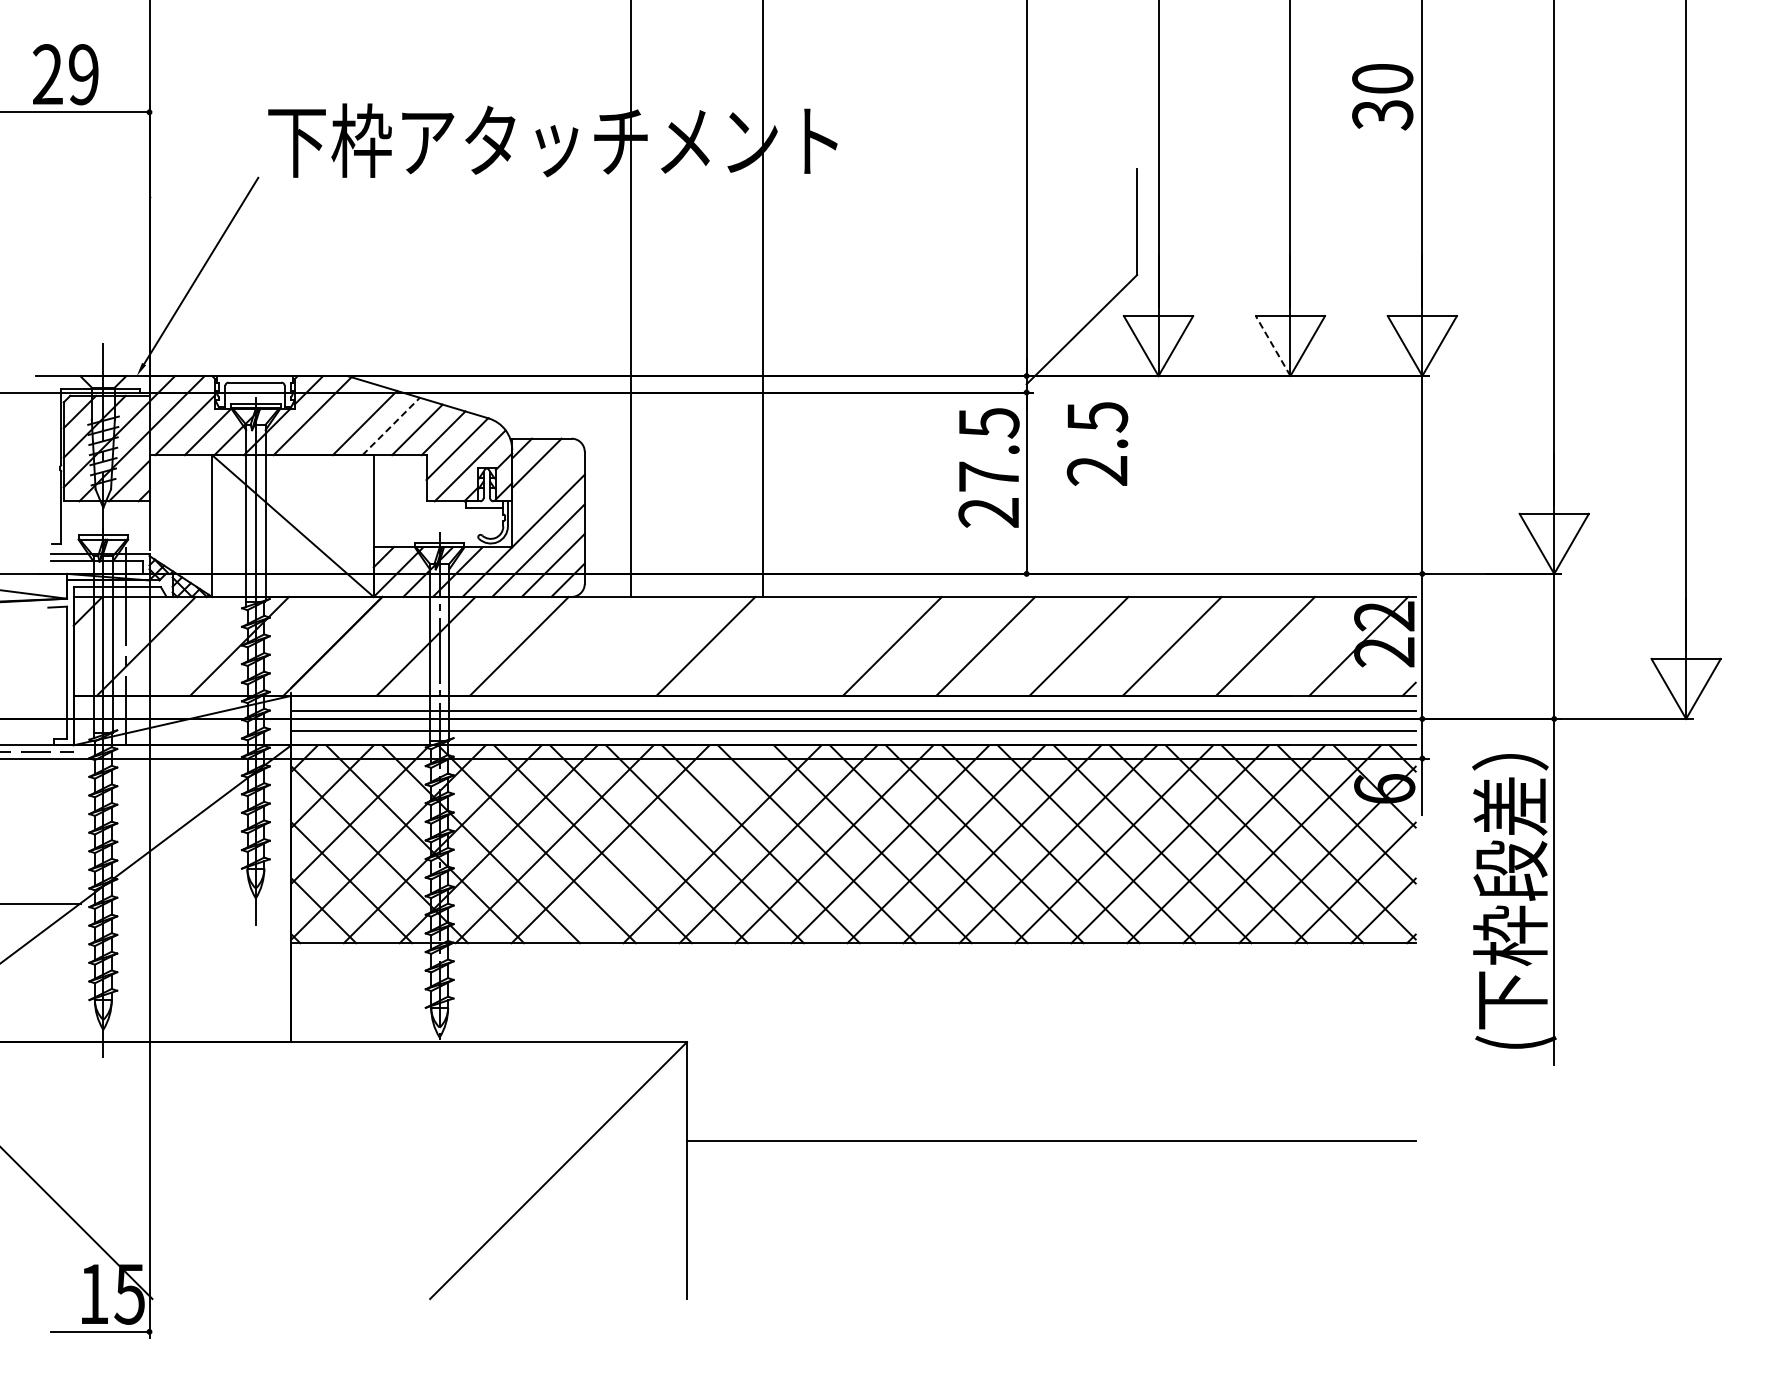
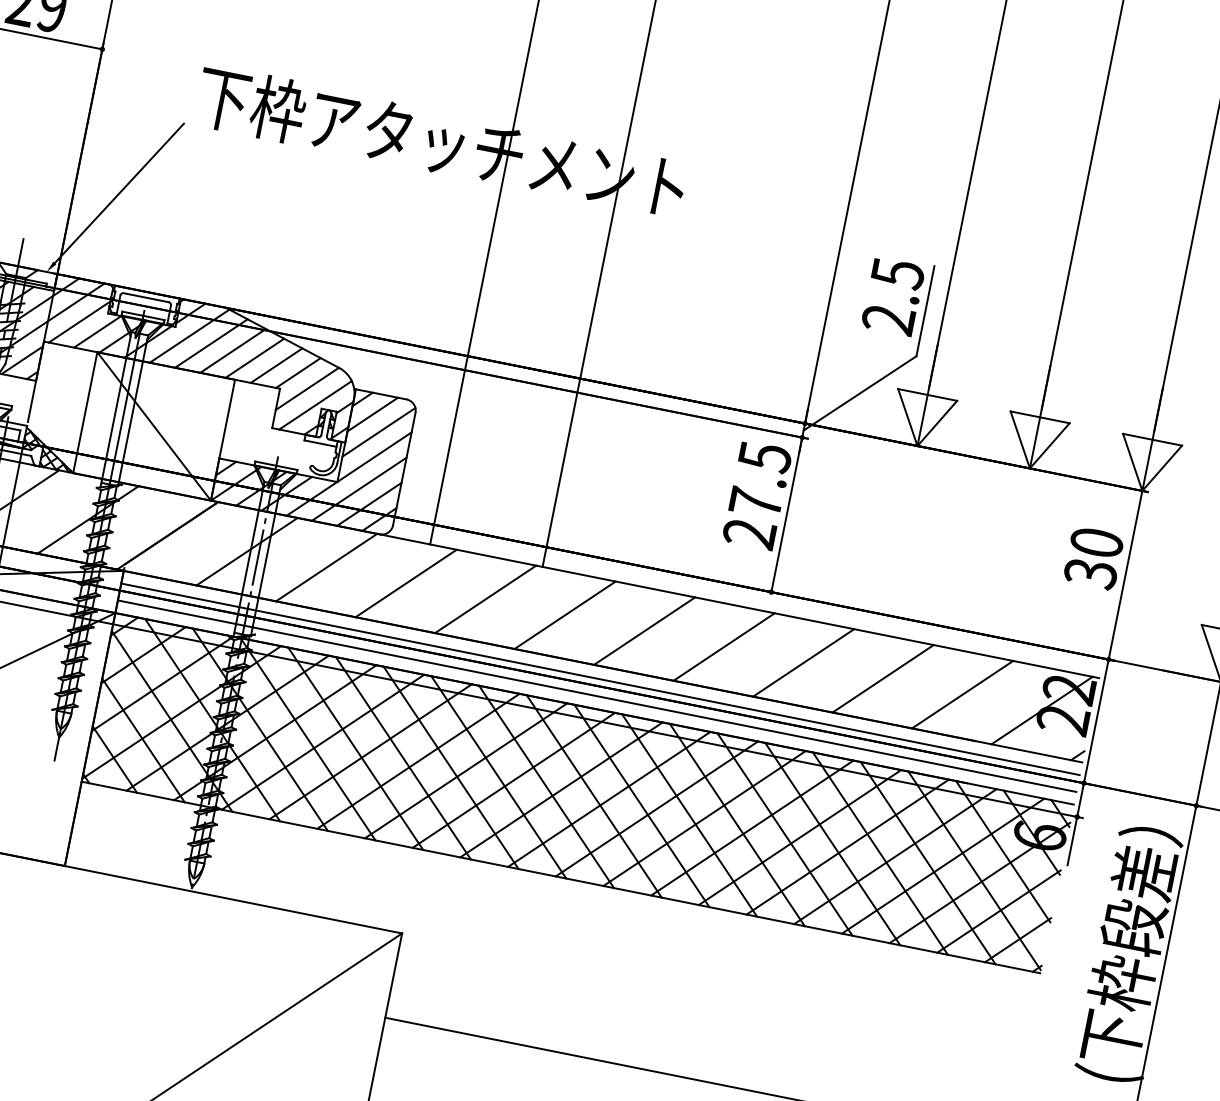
text: (1382, 97) -> (1093, 558), moved
line: (1273, 346) -> (1020, 440), dashed -> solid
line: (338, 419) -> (211, 343), added
line: (391, 426) -> (255, 358), dashed -> solid
text: (1097, 443) -> (893, 296), moved
line: (547, 481) -> (378, 431), added
line: (612, 645) -> (406, 582), added
line: (798, 645) -> (564, 614), added
line: (666, 844) -> (418, 761), added

